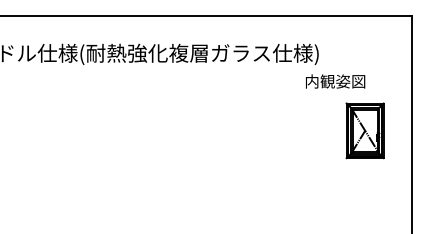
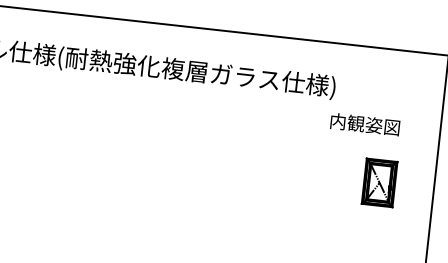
text: (335, 81) -> (365, 124), moved
part: (365, 130) -> (379, 182), size x0.71

